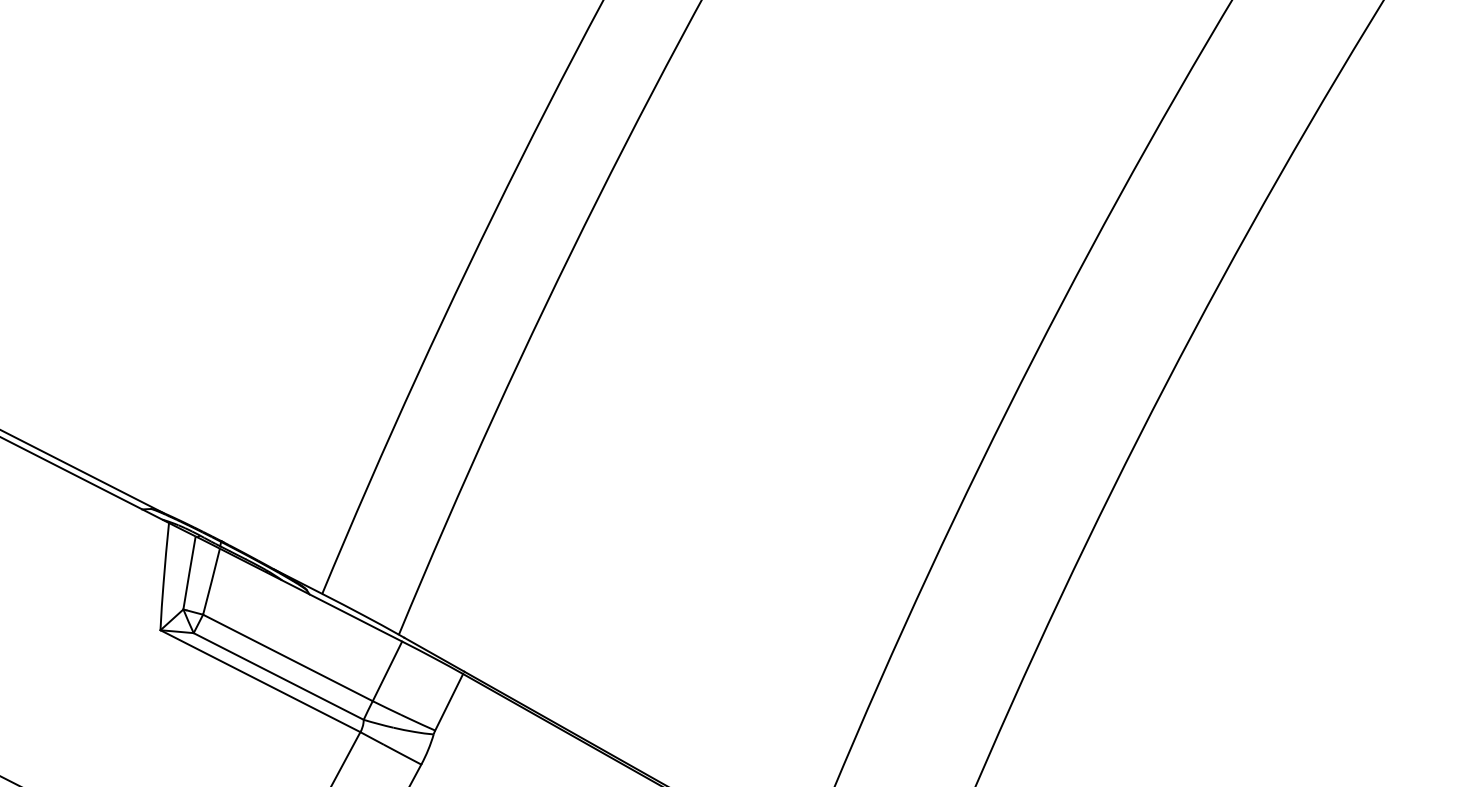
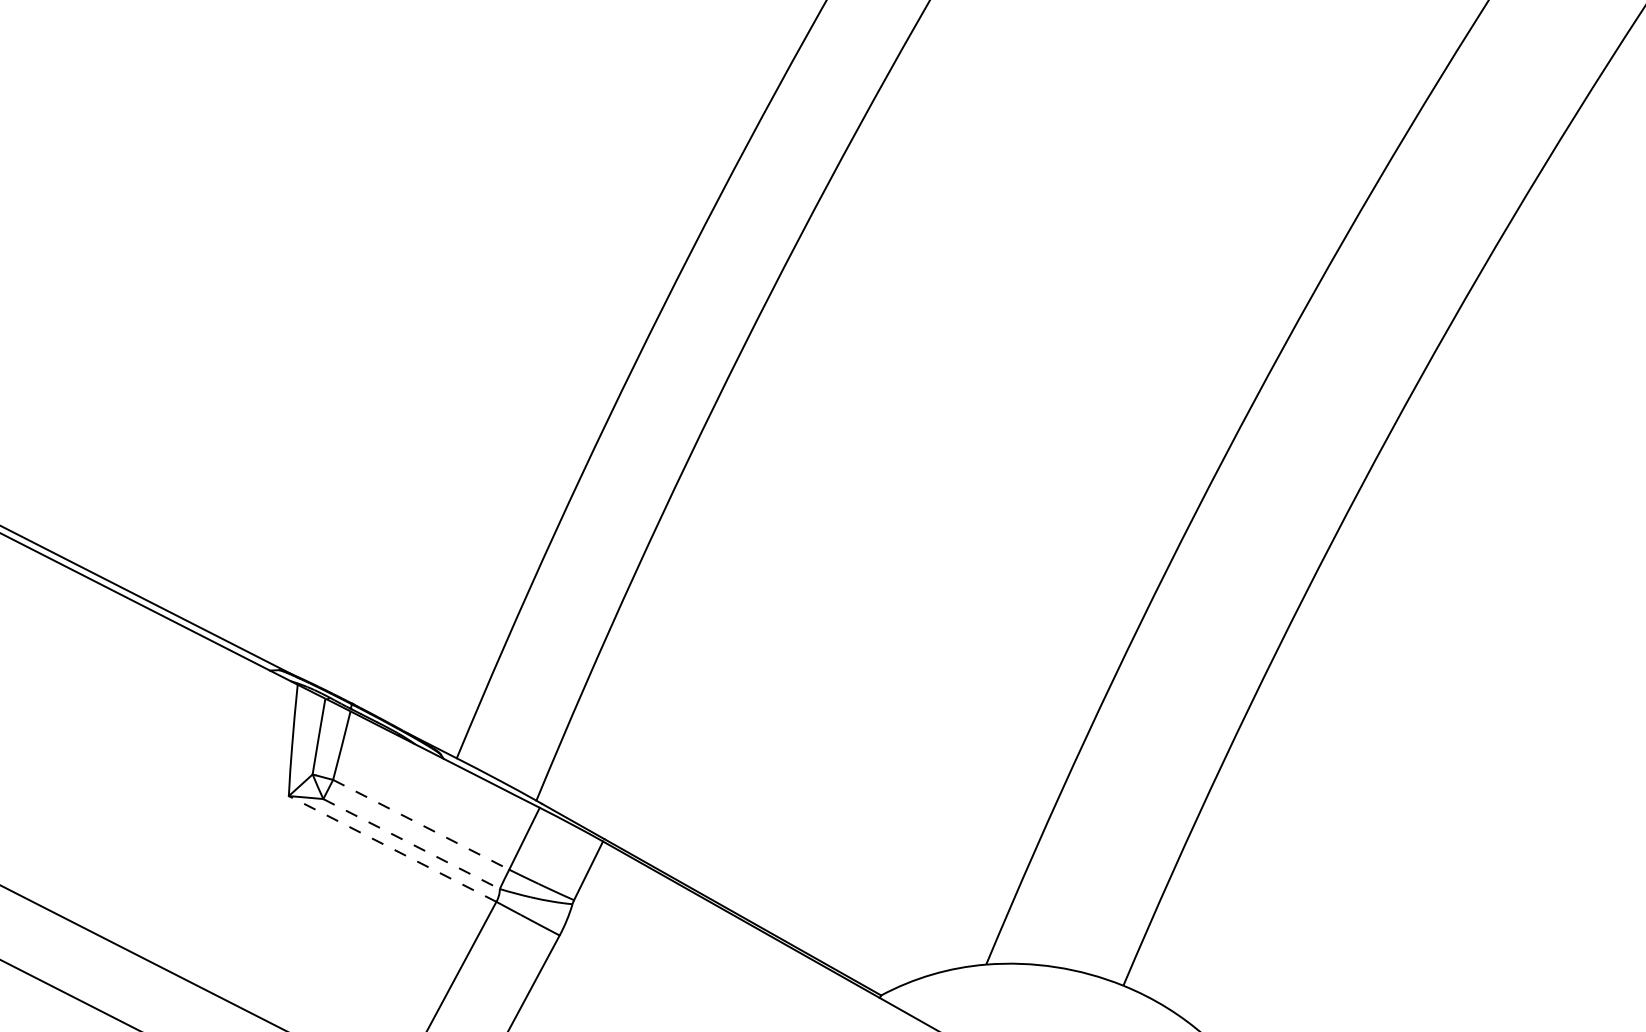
line: (288, 657) -> (421, 824), solid -> dashed
line: (279, 676) -> (412, 844), solid -> dashed
line: (260, 680) -> (392, 848), solid -> dashed

